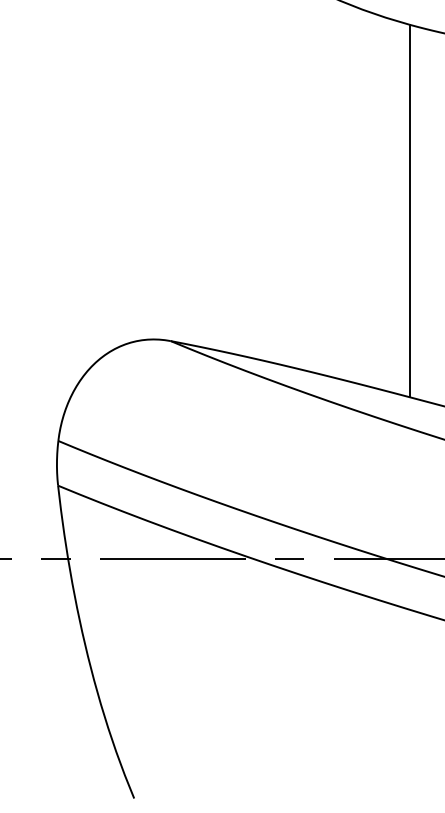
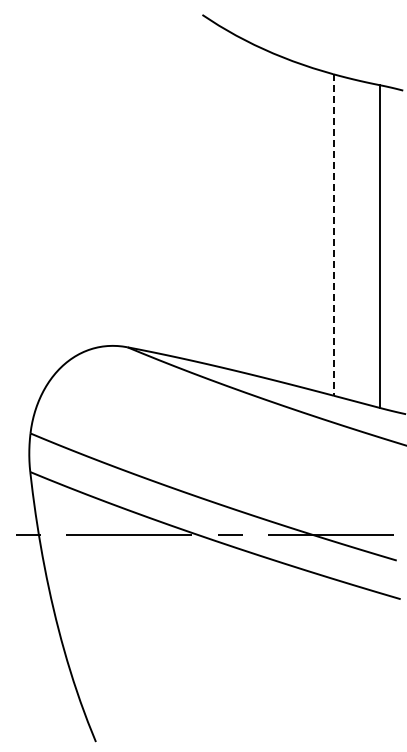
line: (409, 210) -> (333, 234), solid -> dashed

